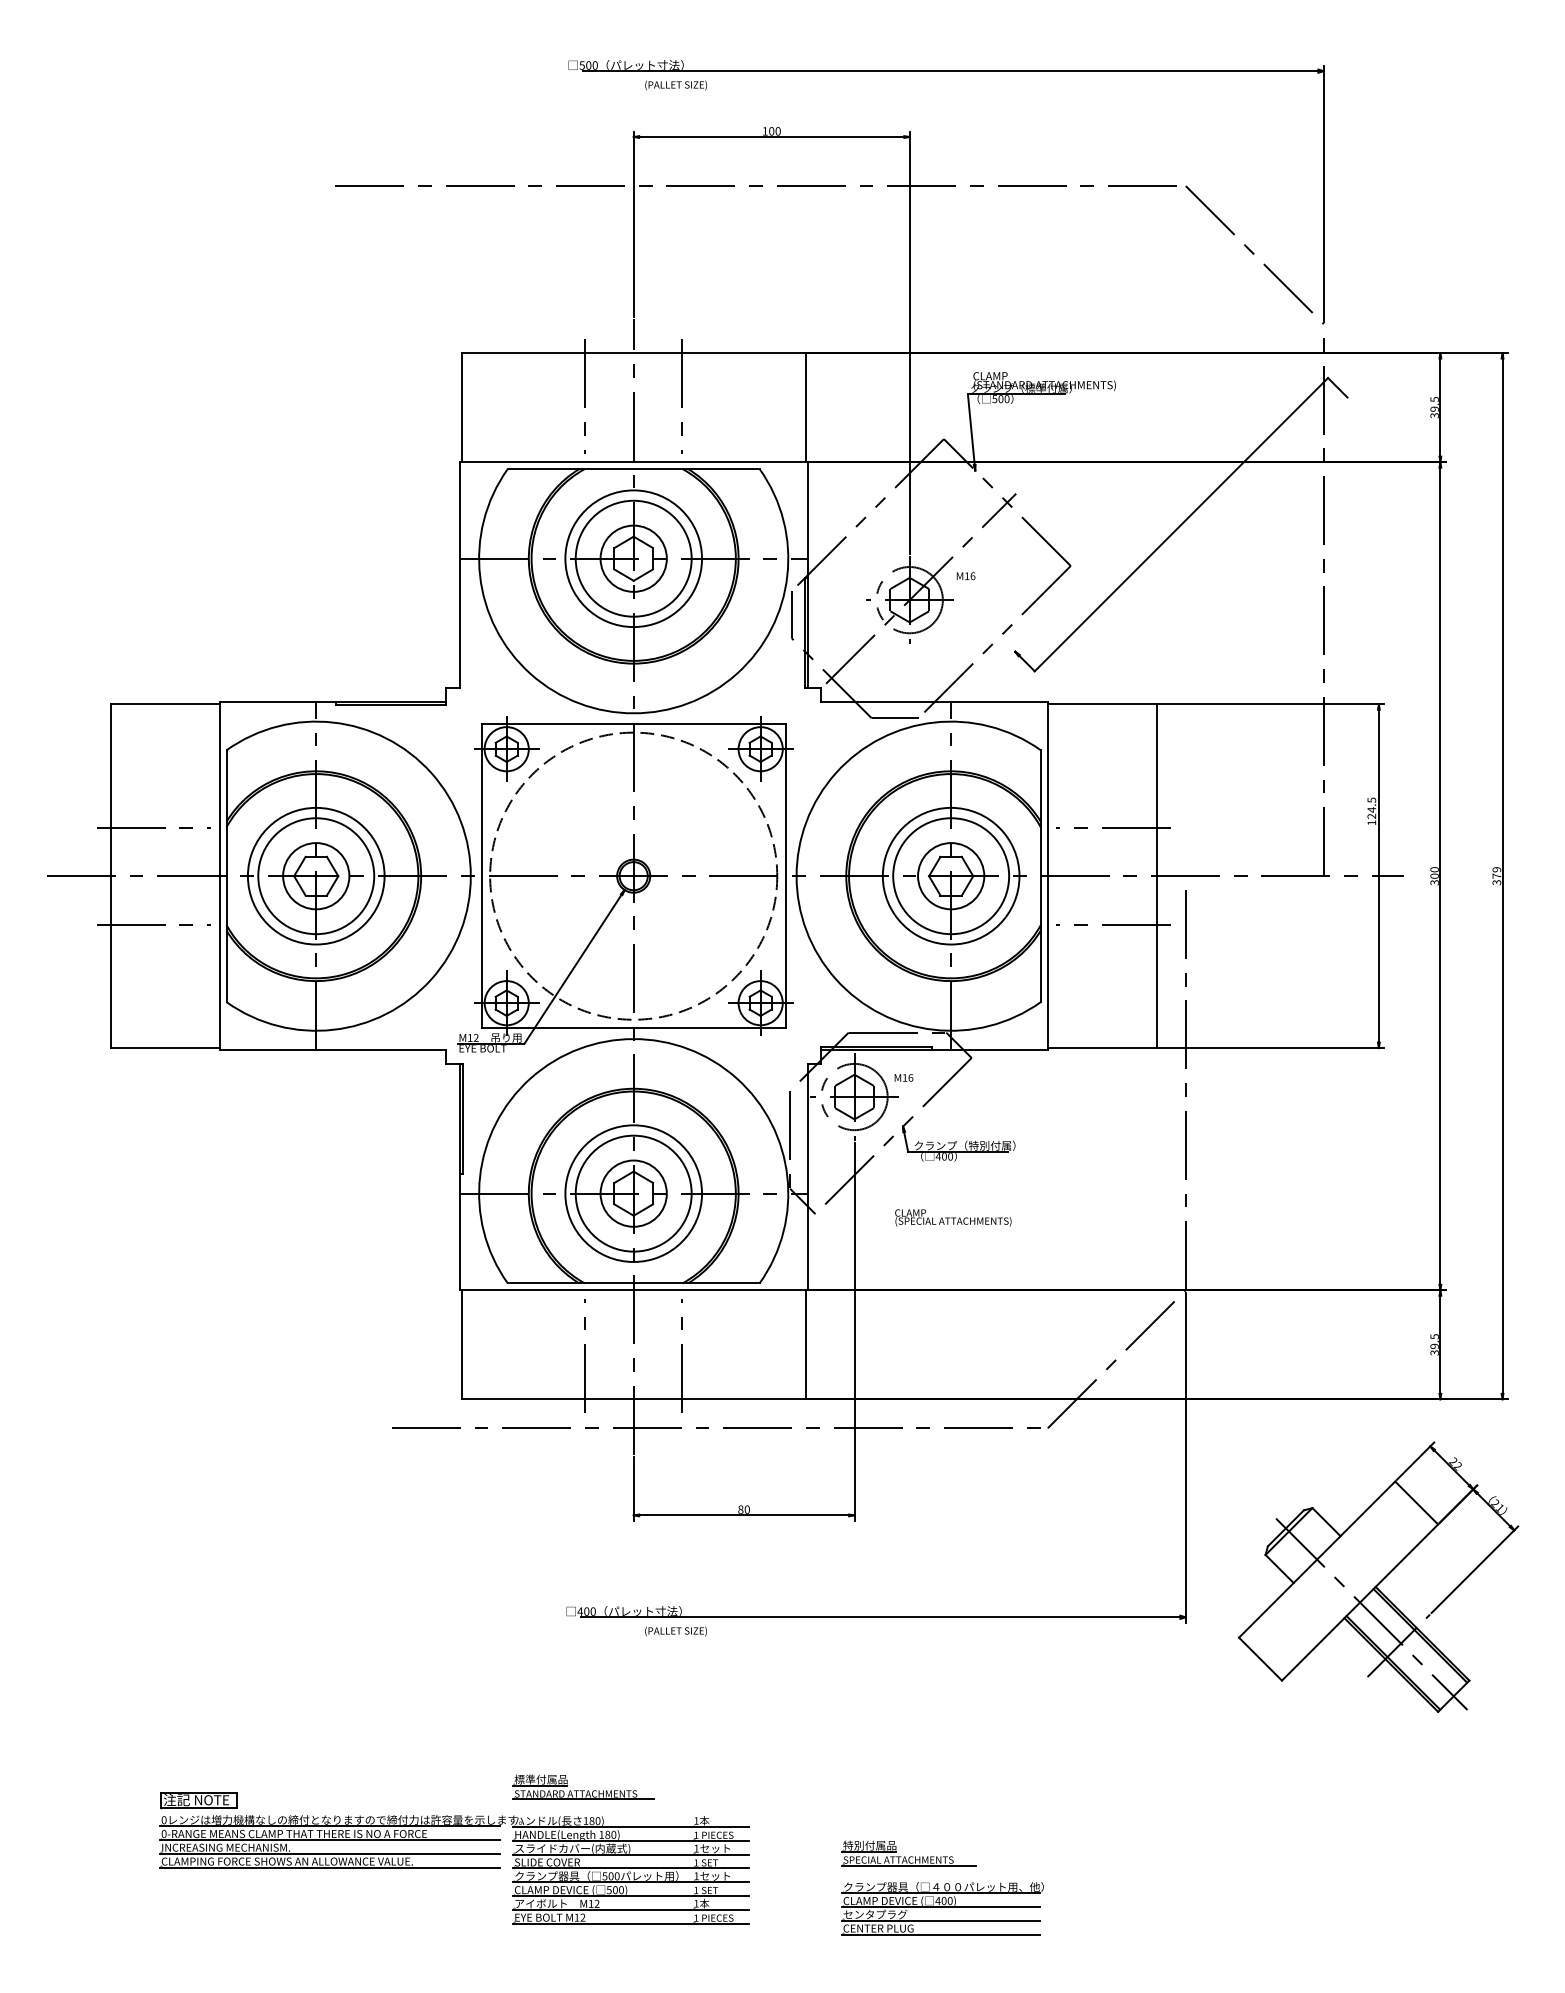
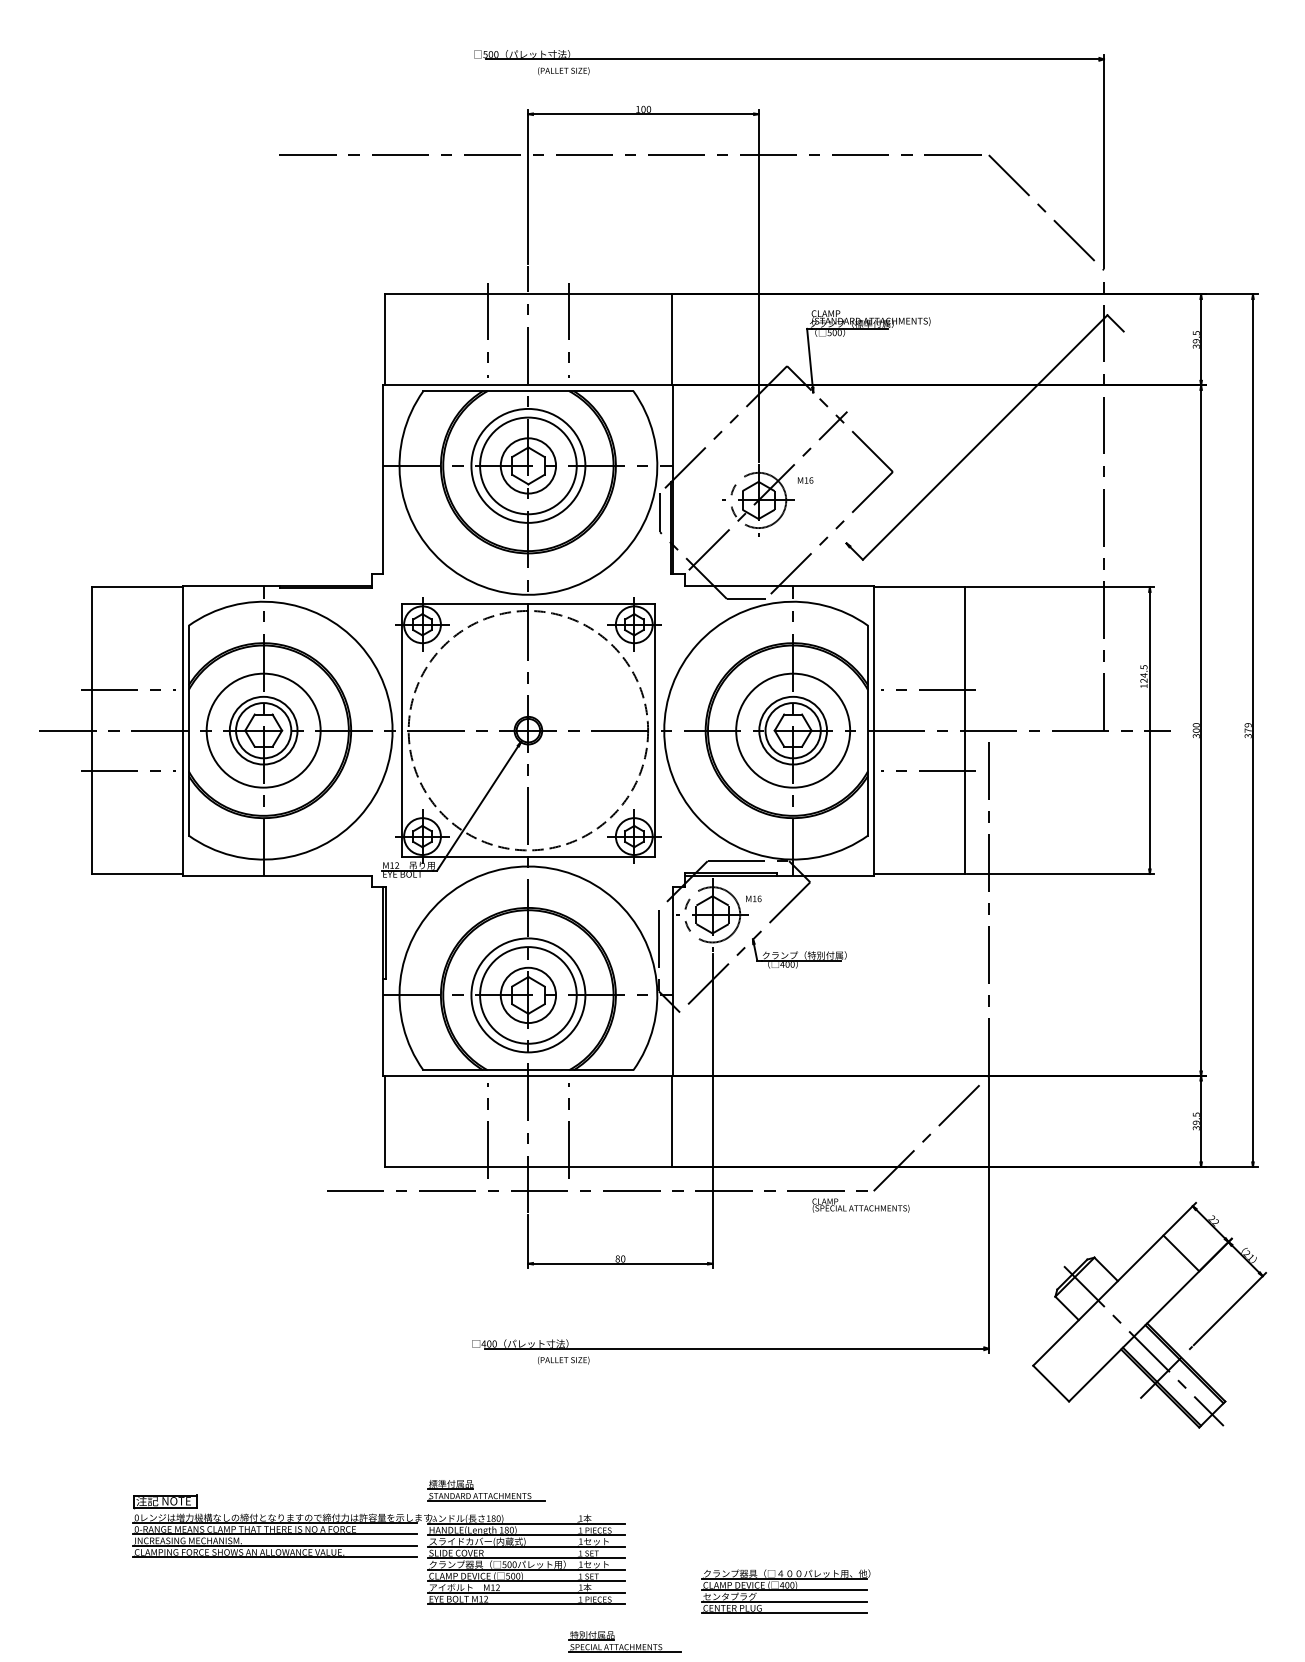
circle: (316, 875) -> (263, 730), size x0.7
circle: (950, 875) -> (792, 730), size x0.7
text: (952, 1217) -> (860, 1205), moved
part: (908, 1853) -> (624, 1641), moved

